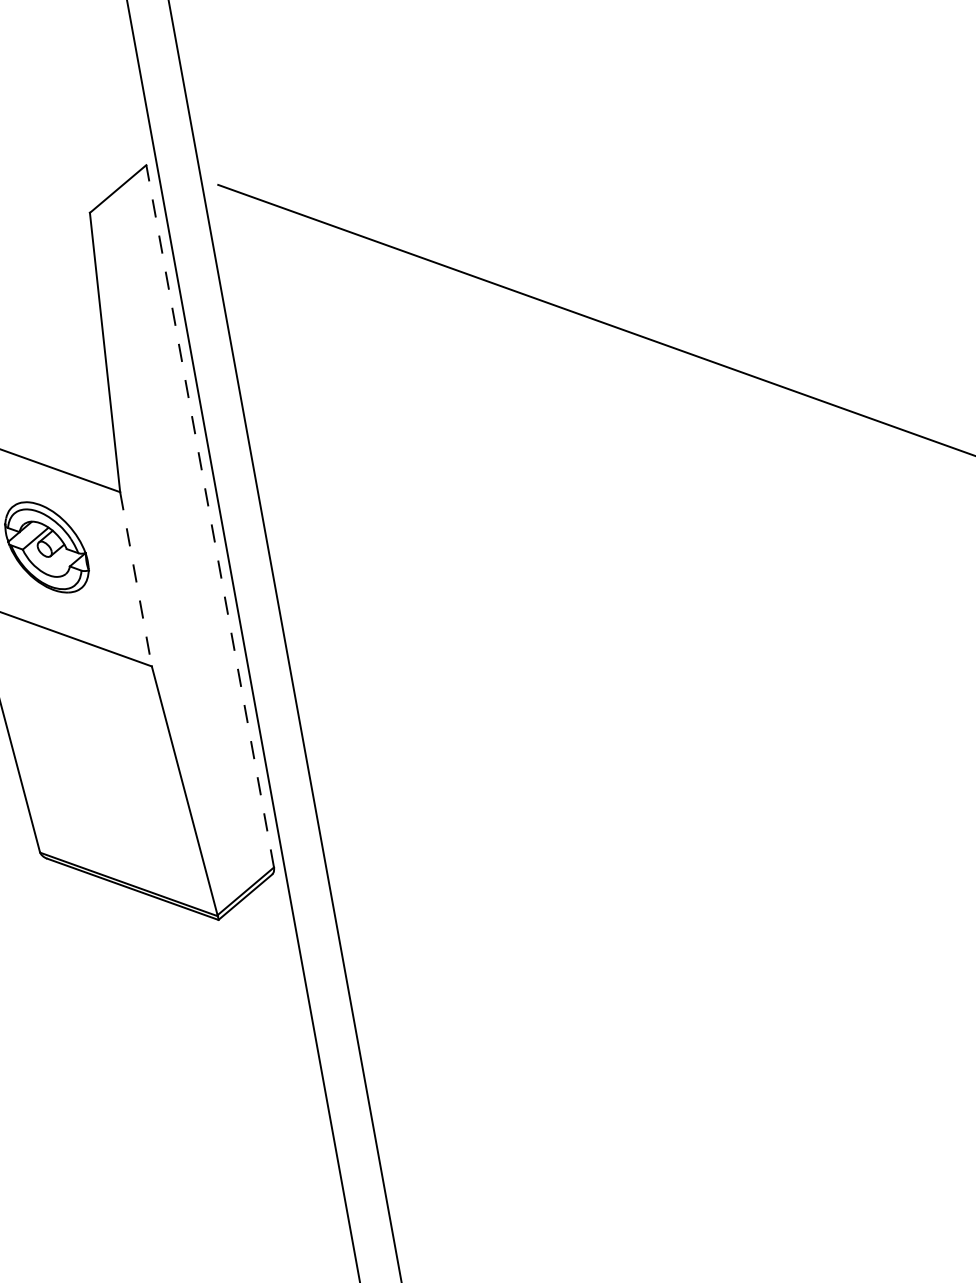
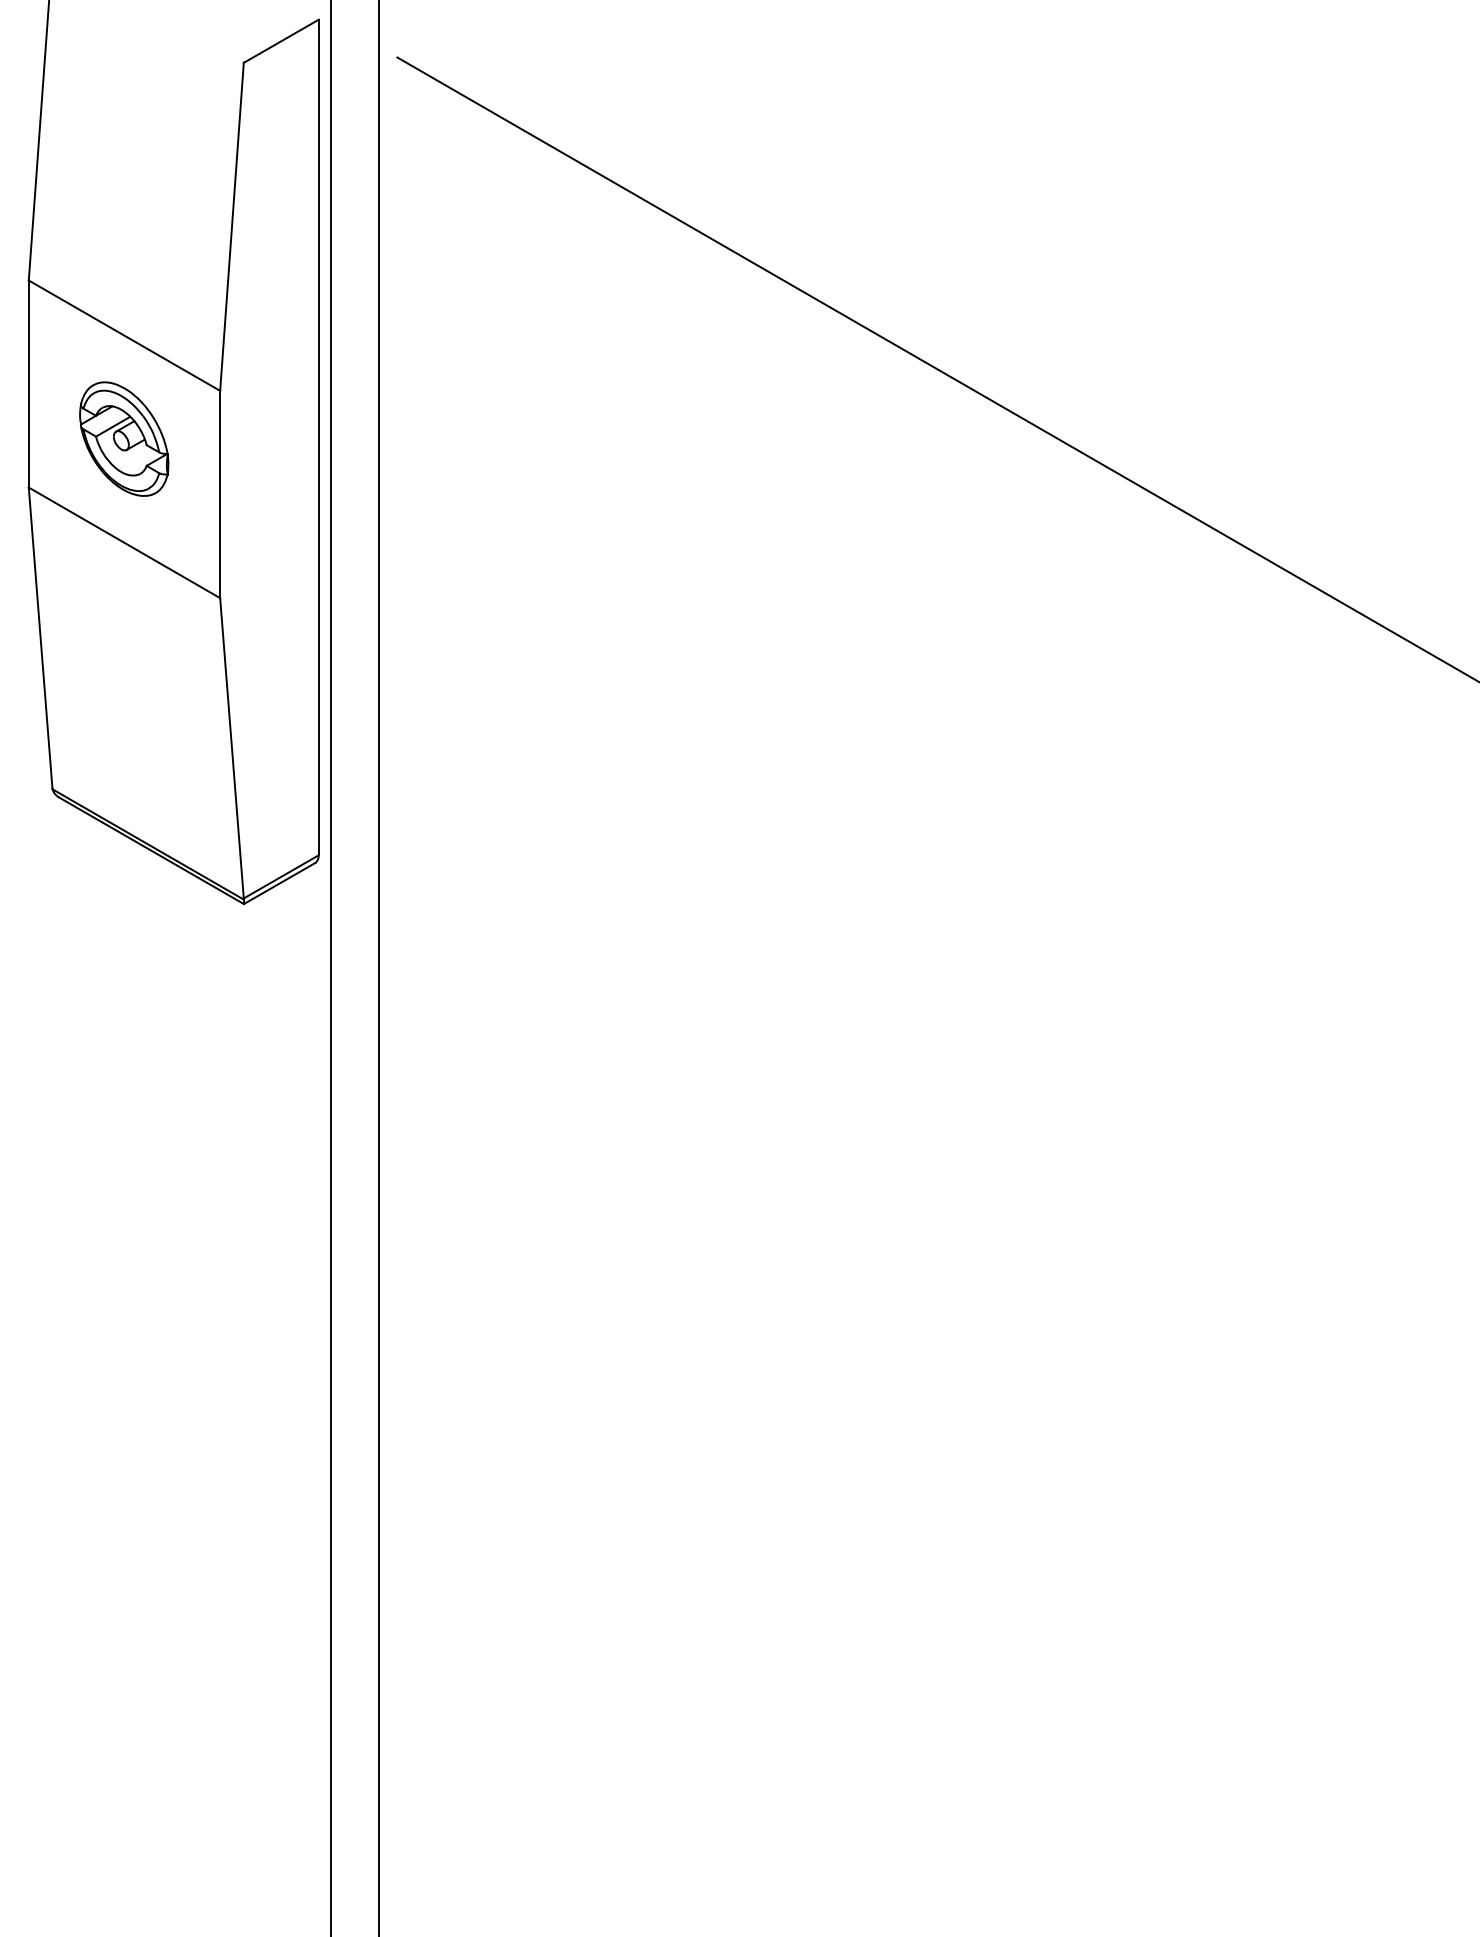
line: (209, 516) -> (318, 437), dashed -> solid
line: (136, 579) -> (220, 494), dashed -> solid

